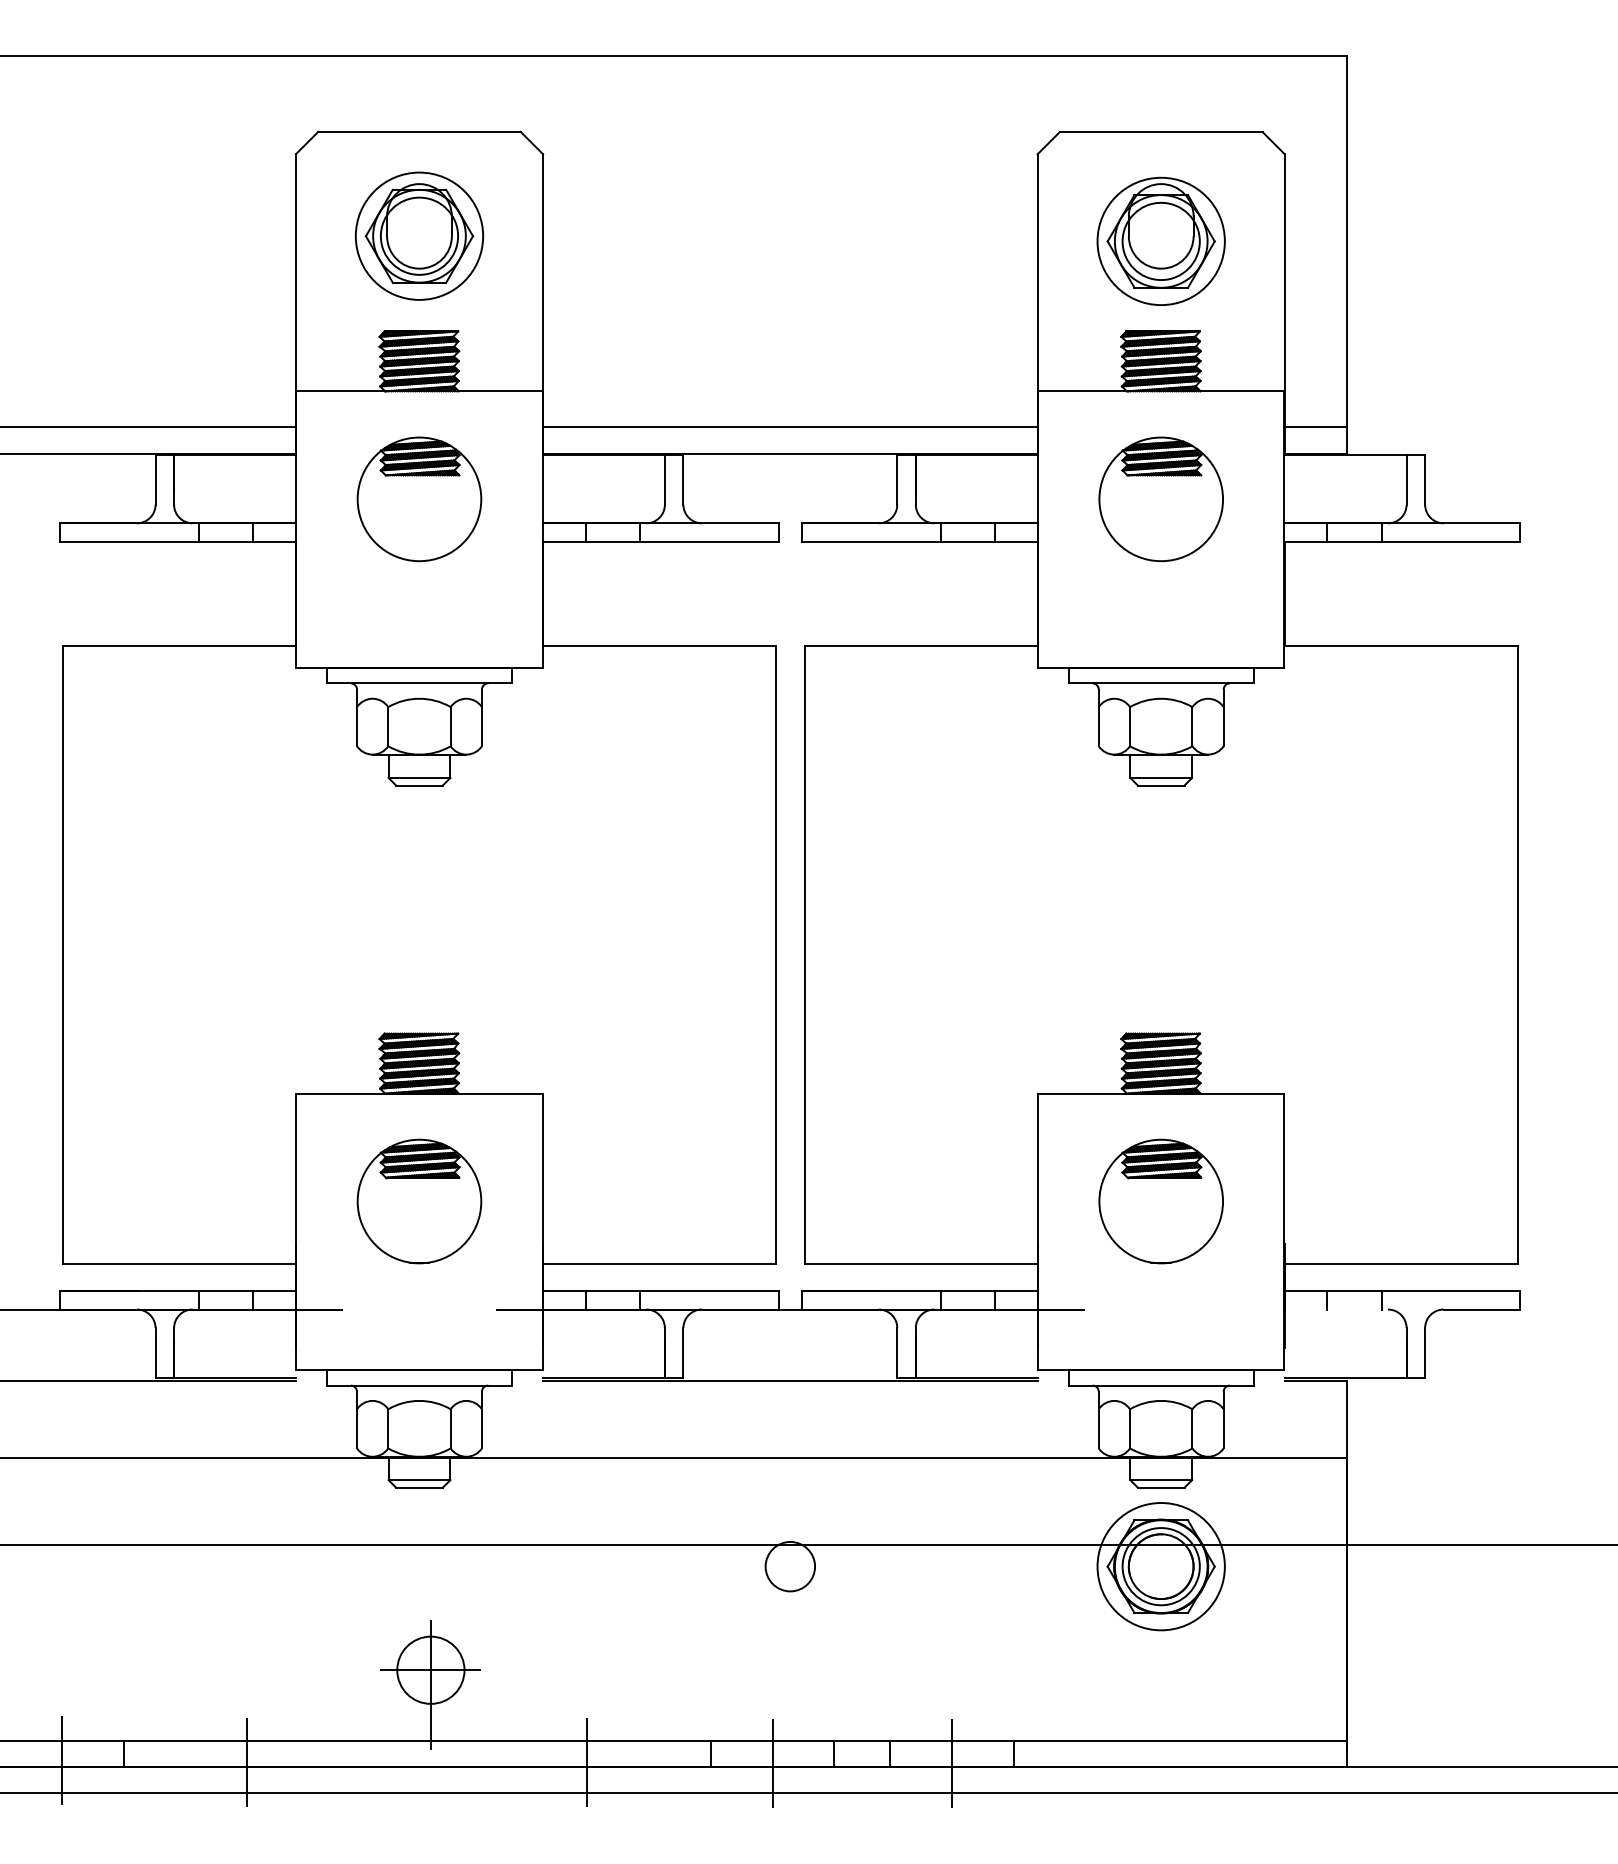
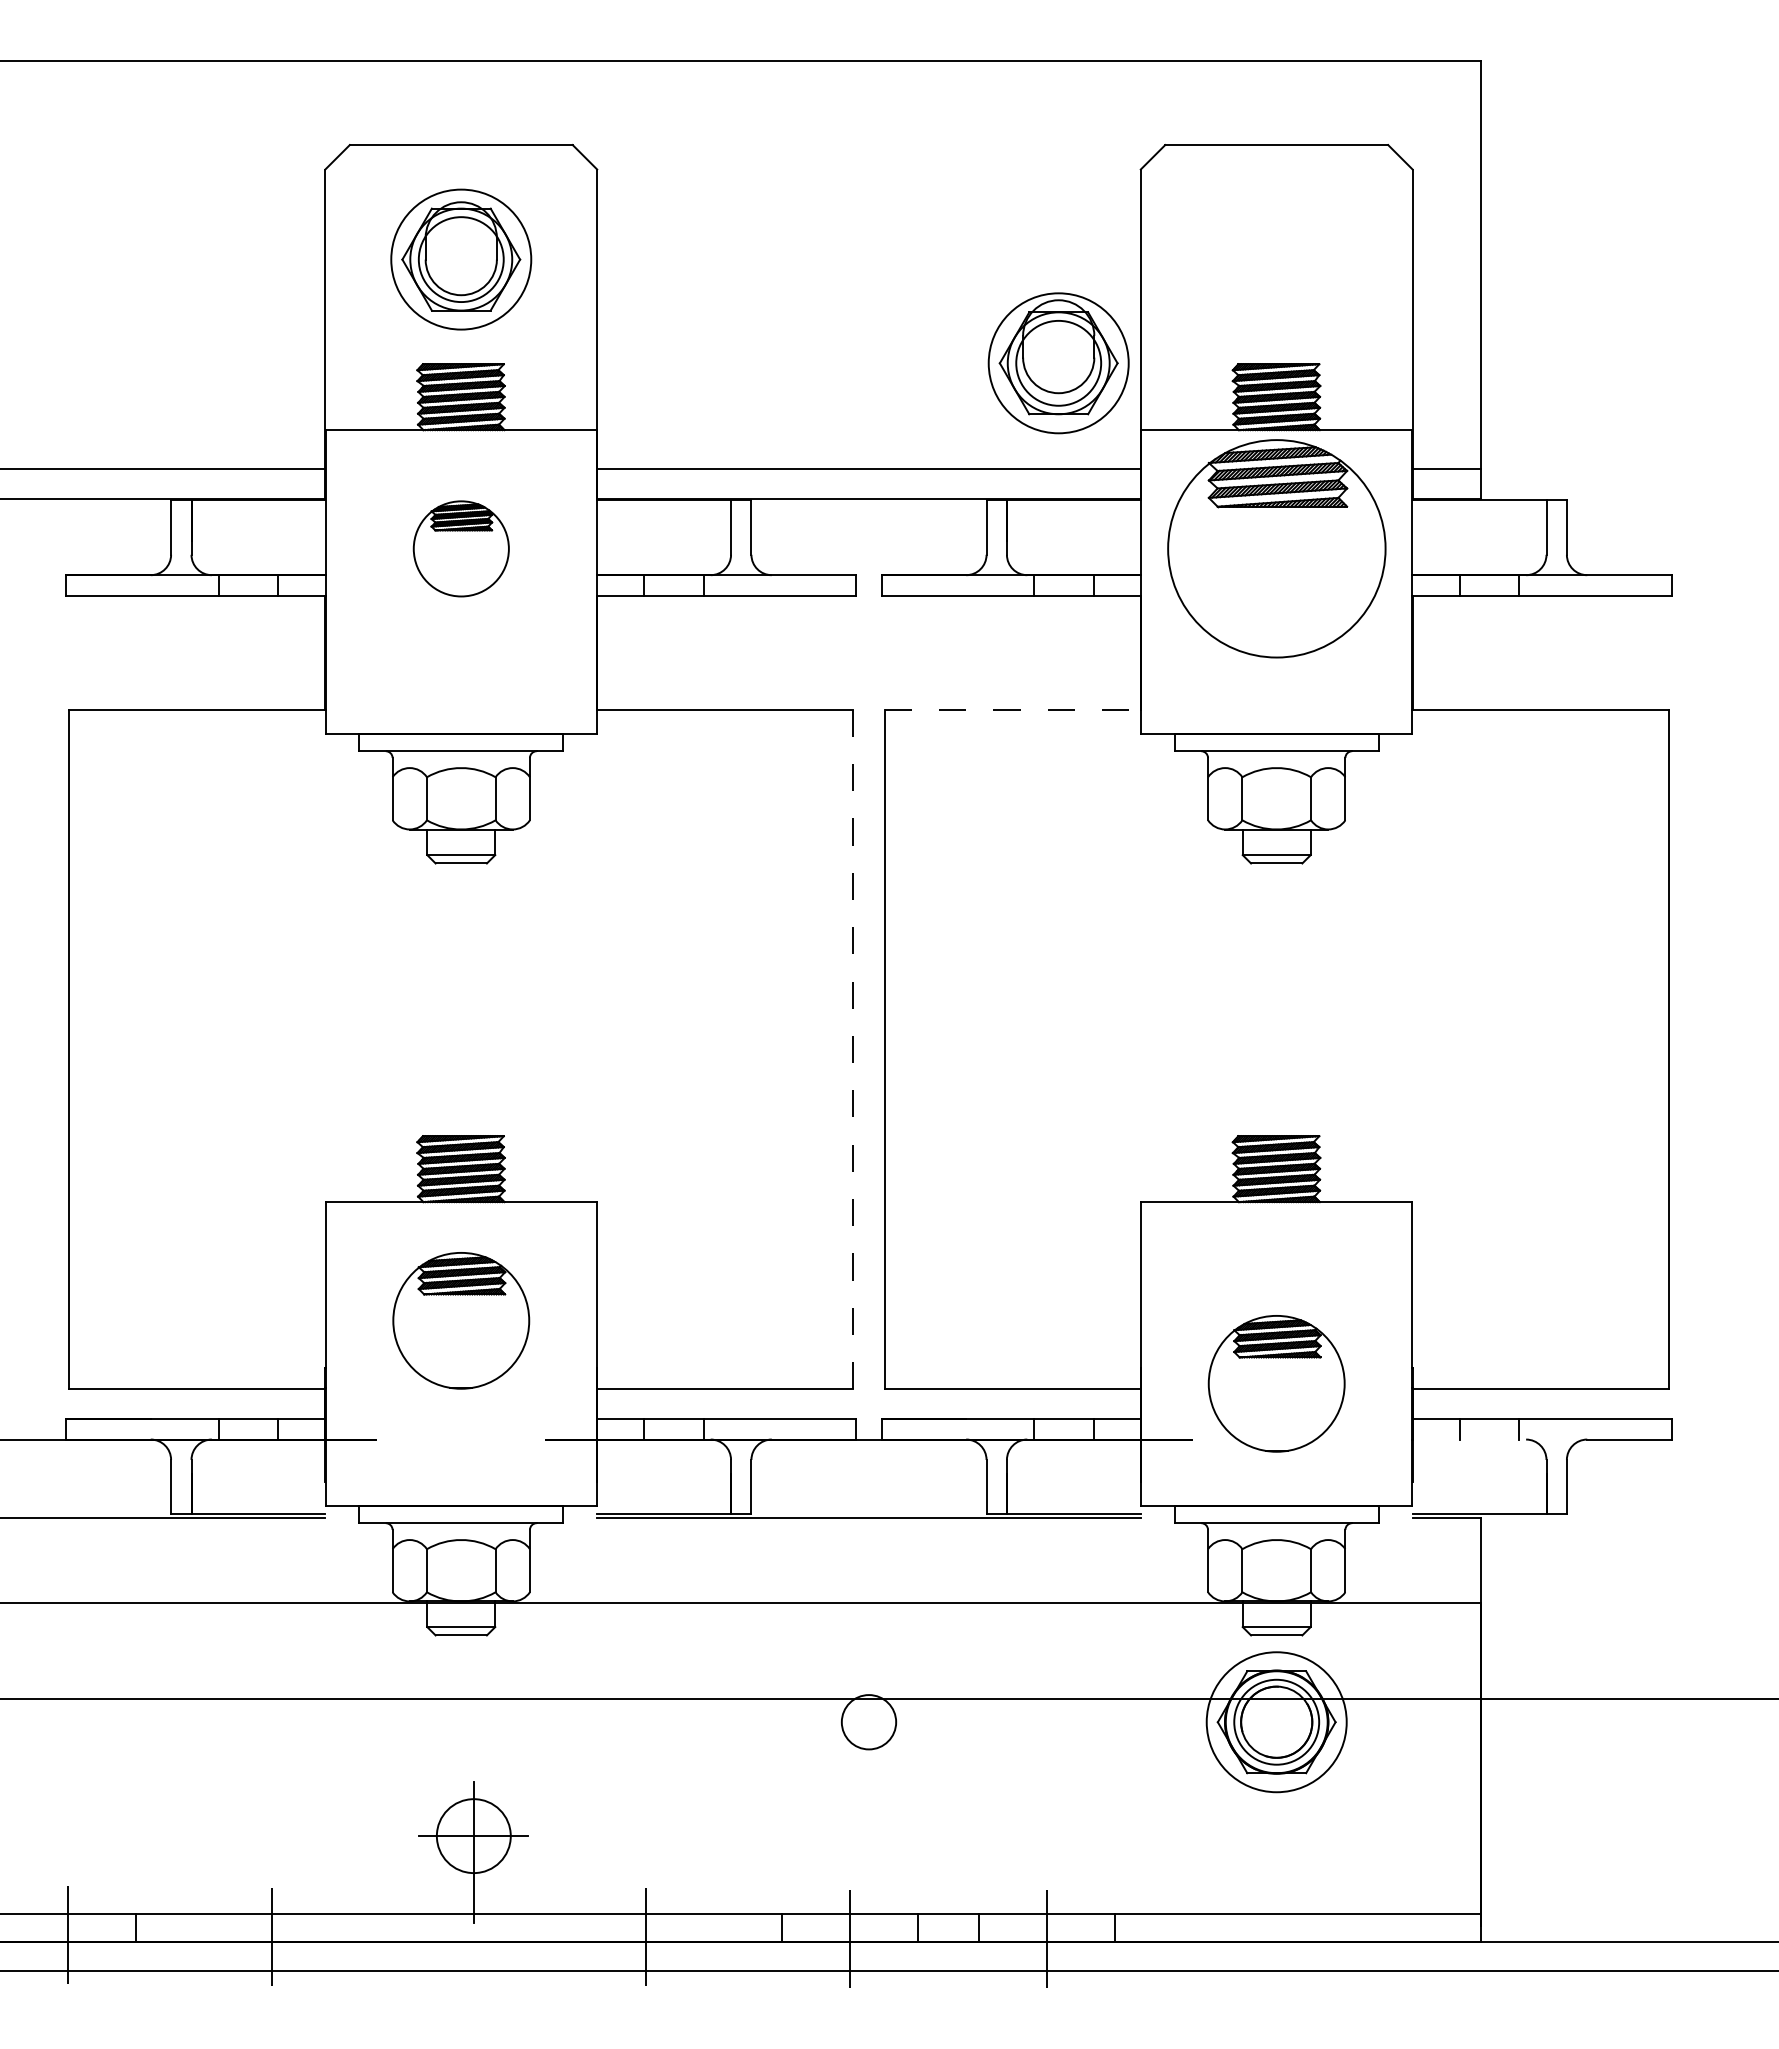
part: (1161, 241) -> (1058, 363), moved
part: (419, 499) -> (461, 548), size x0.7
part: (1161, 499) -> (1276, 548), size x1.6
line: (921, 645) -> (1013, 709), solid -> dashed
line: (776, 954) -> (853, 1049), solid -> dashed
part: (1161, 1201) -> (1276, 1383), moved

